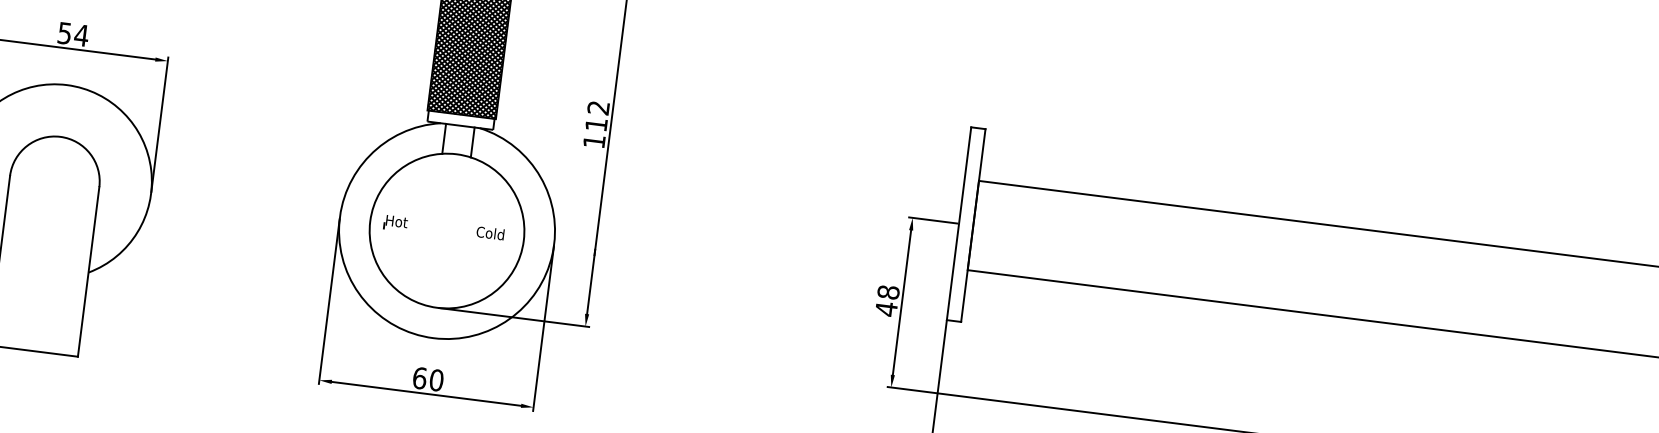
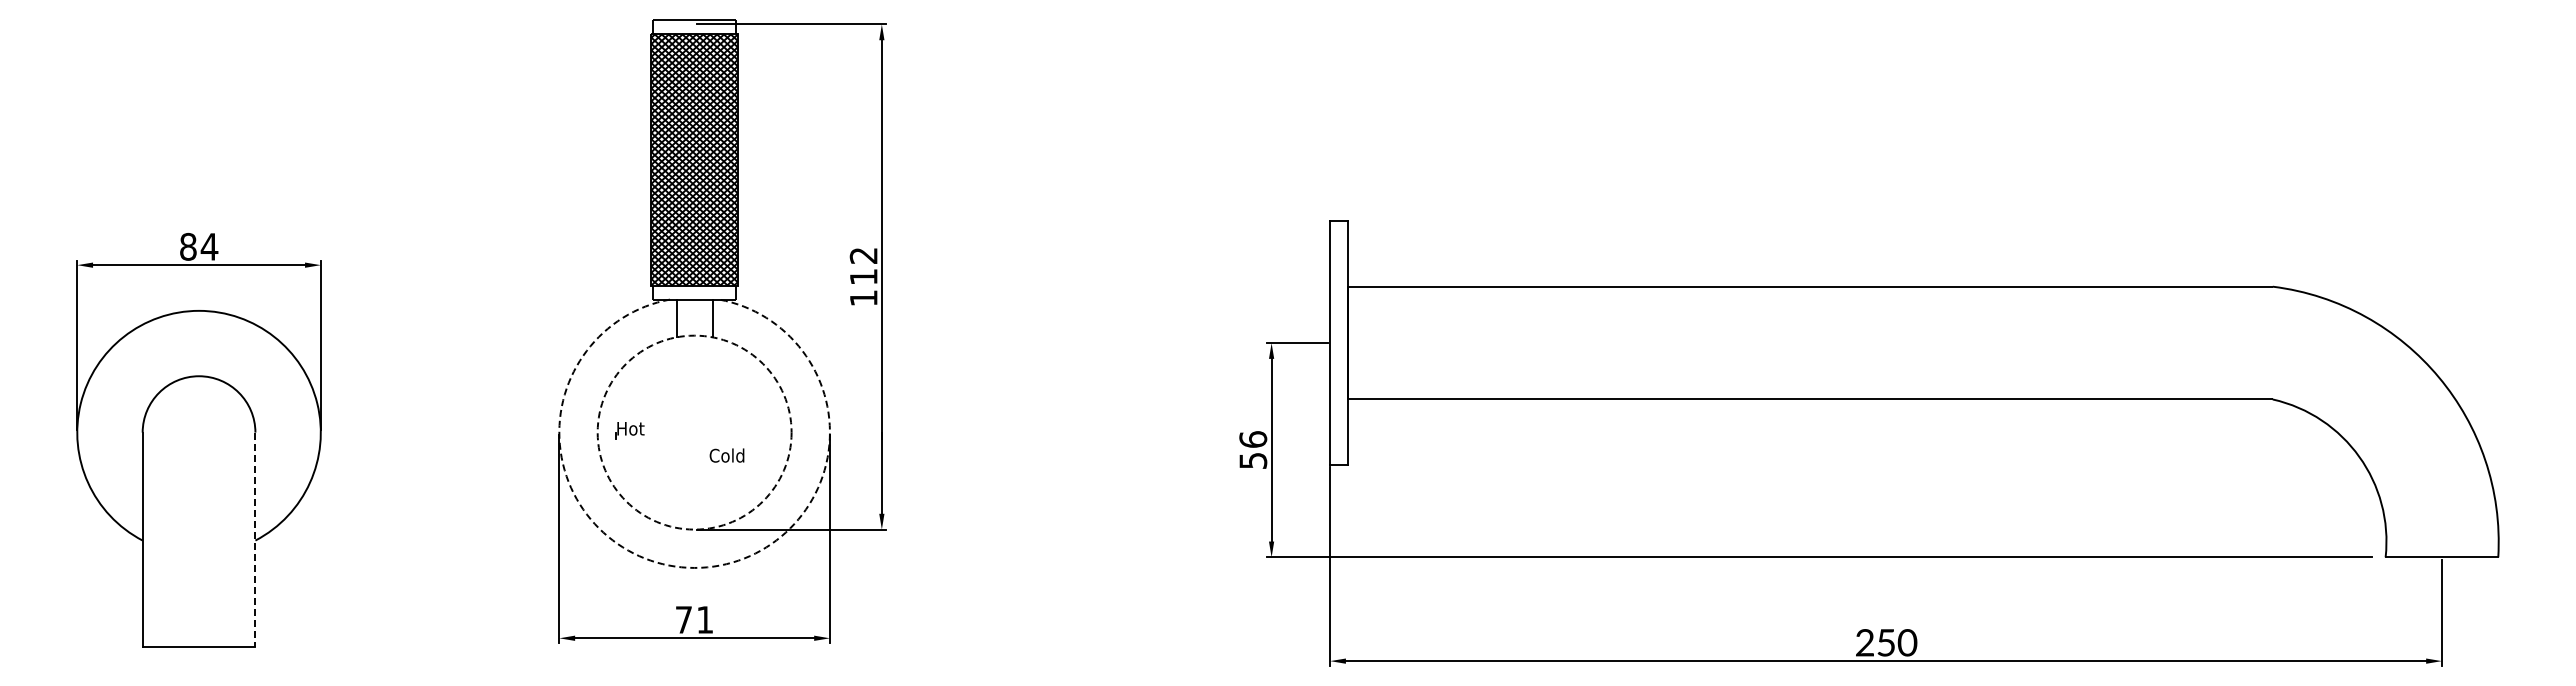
text: (64, 33) -> (188, 246), 54 -> 84
circle: (446, 230) -> (694, 432), solid -> dashed
text: (490, 233) -> (726, 455), moved
line: (88, 272) -> (255, 540), solid -> dashed
text: (887, 301) -> (1253, 450), 48 -> 56
arc: (433, 337) -> (694, 567), solid -> dashed
text: (428, 378) -> (694, 619), 60 -> 71

